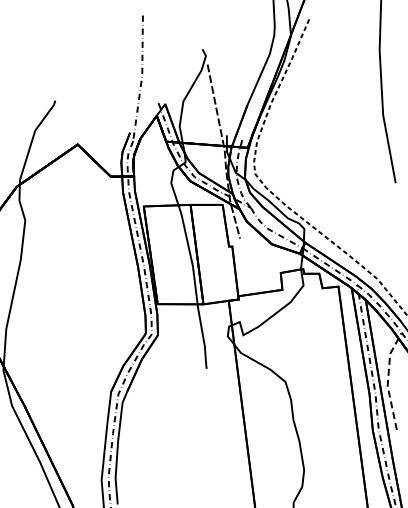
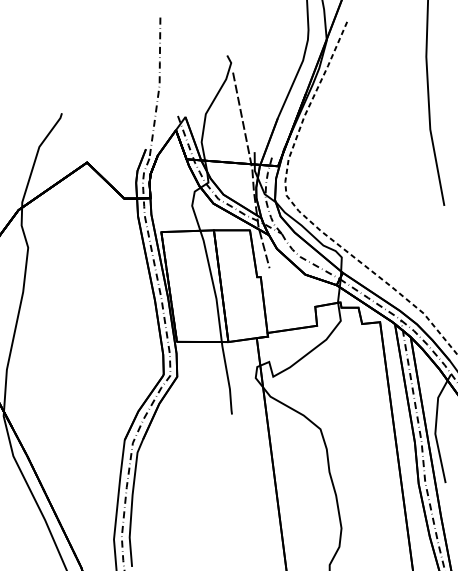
line: (388, 380) -> (436, 427), dashed -> solid

